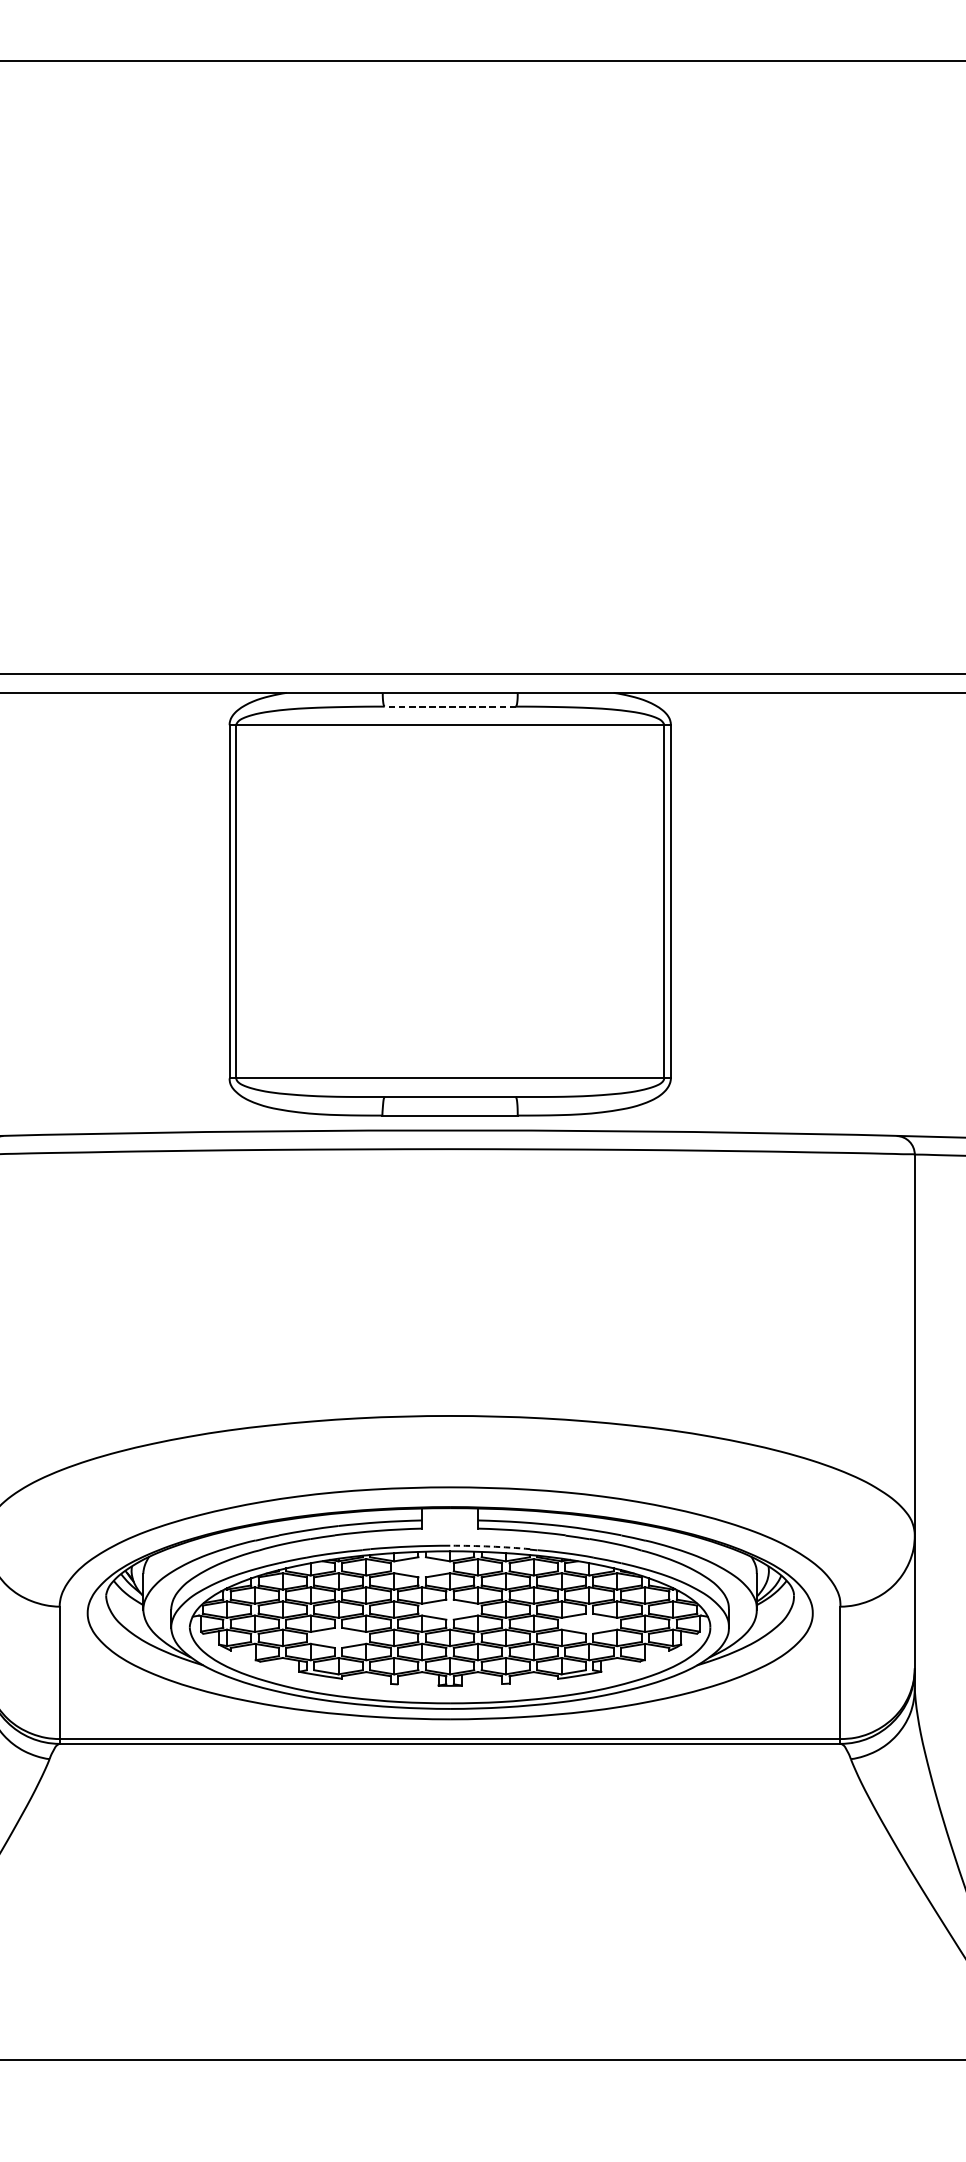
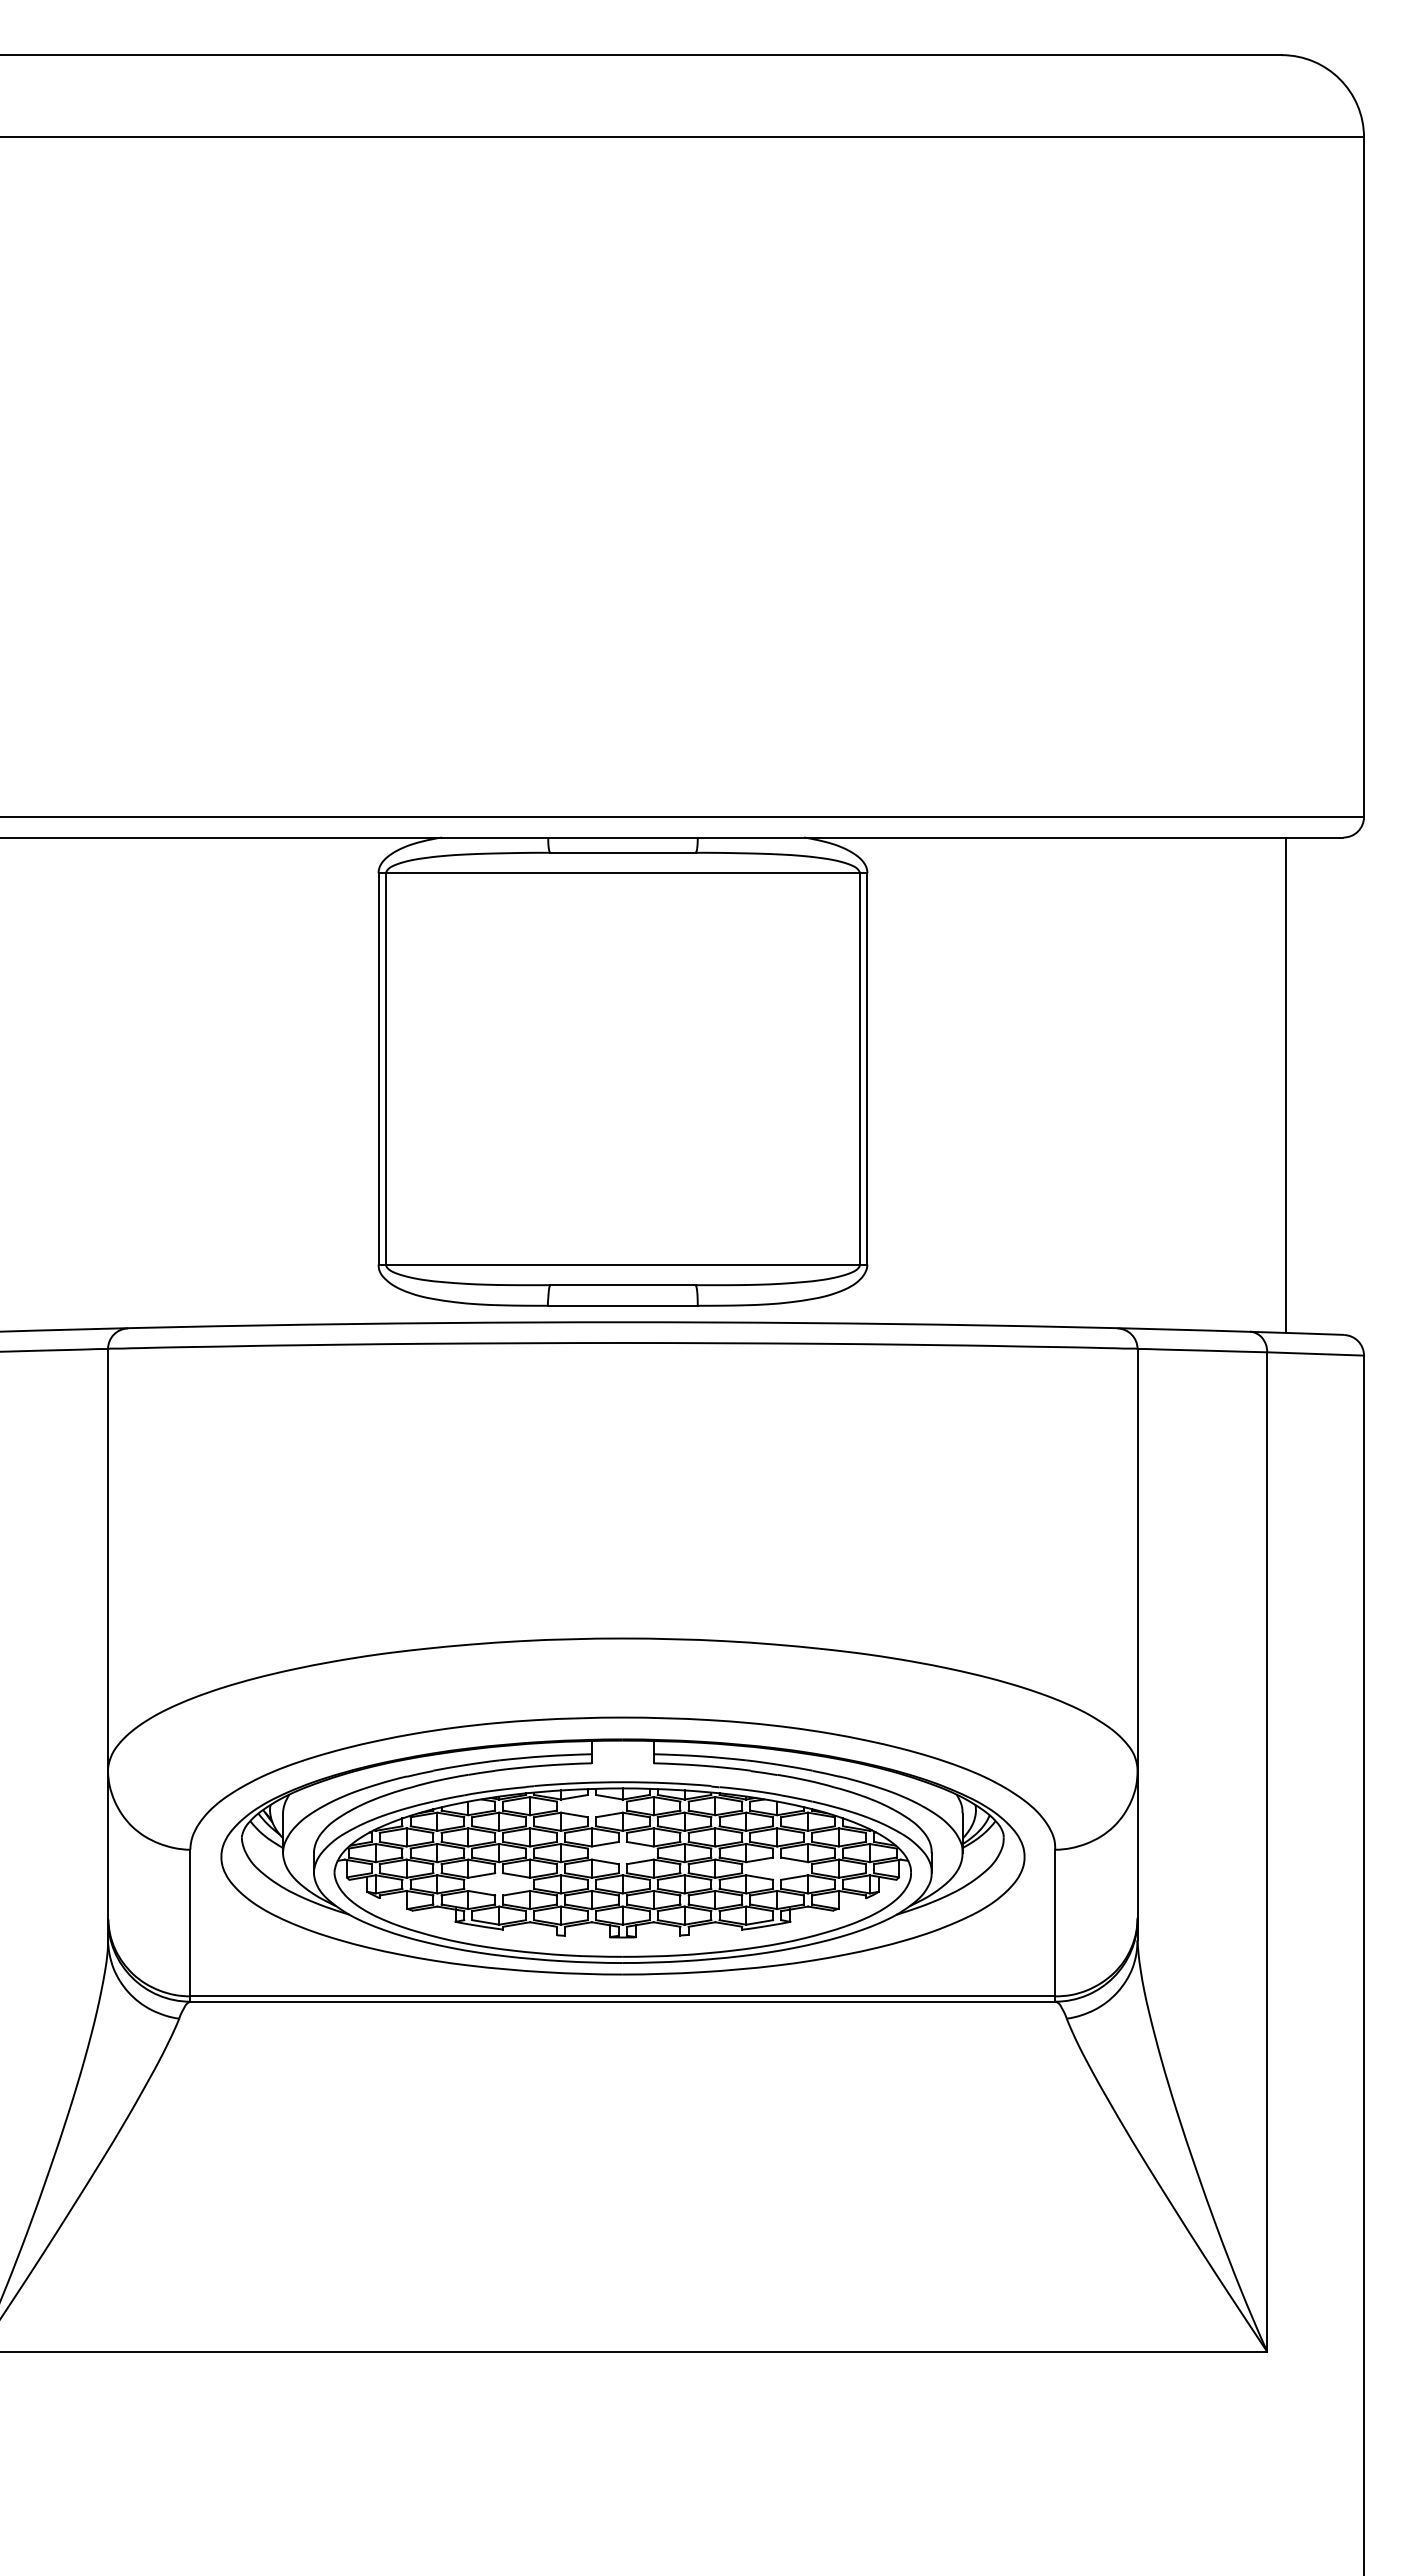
line: (450, 706) -> (623, 852), dashed -> solid
arc: (490, 1546) -> (667, 1783), dashed -> solid

